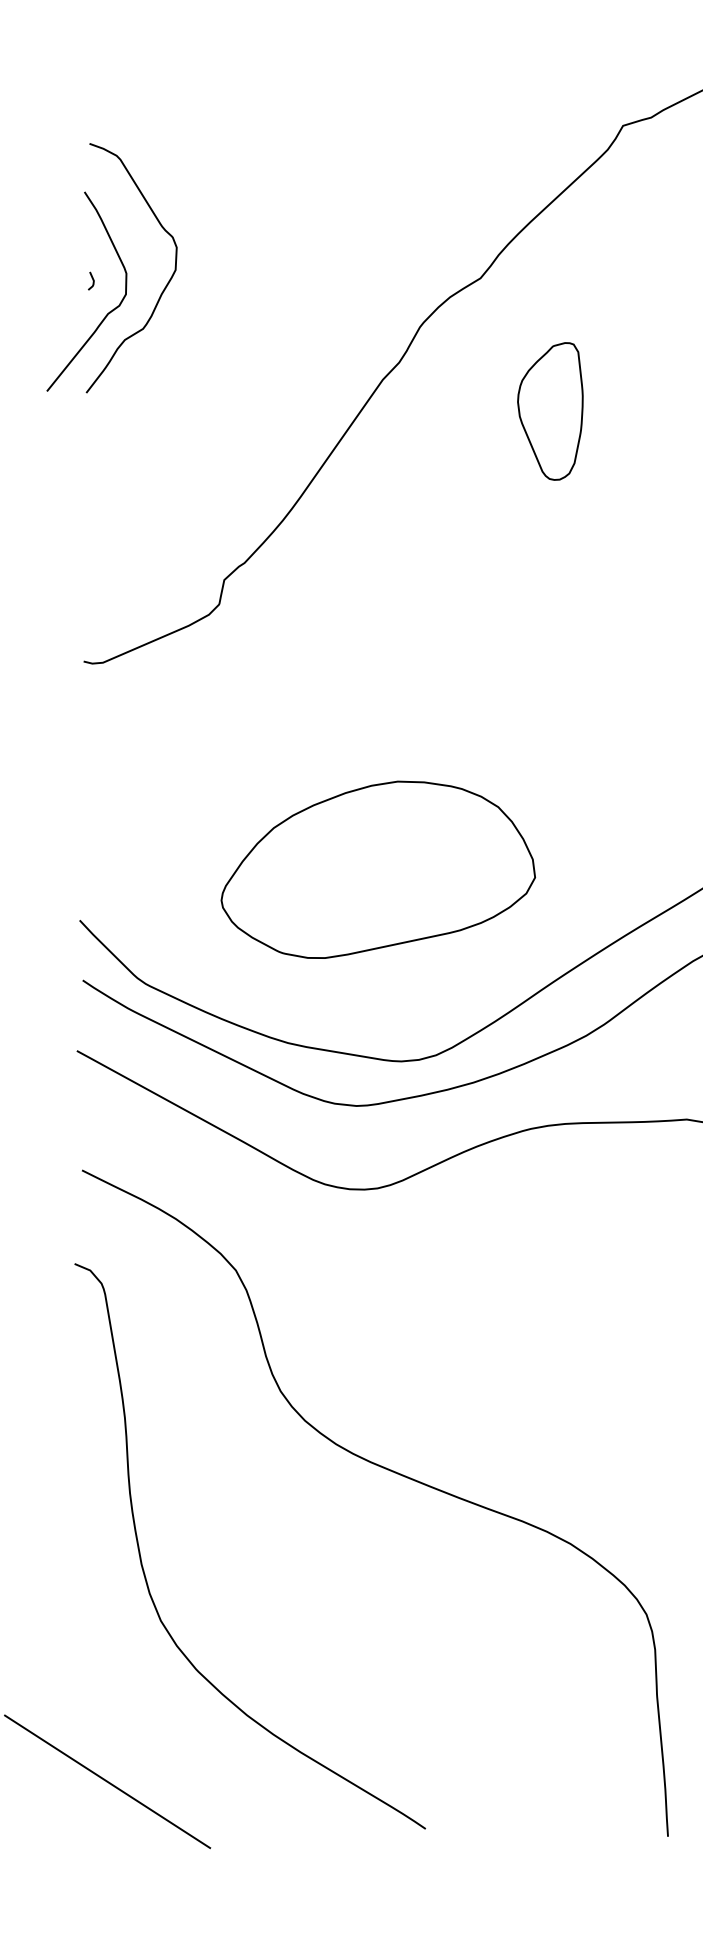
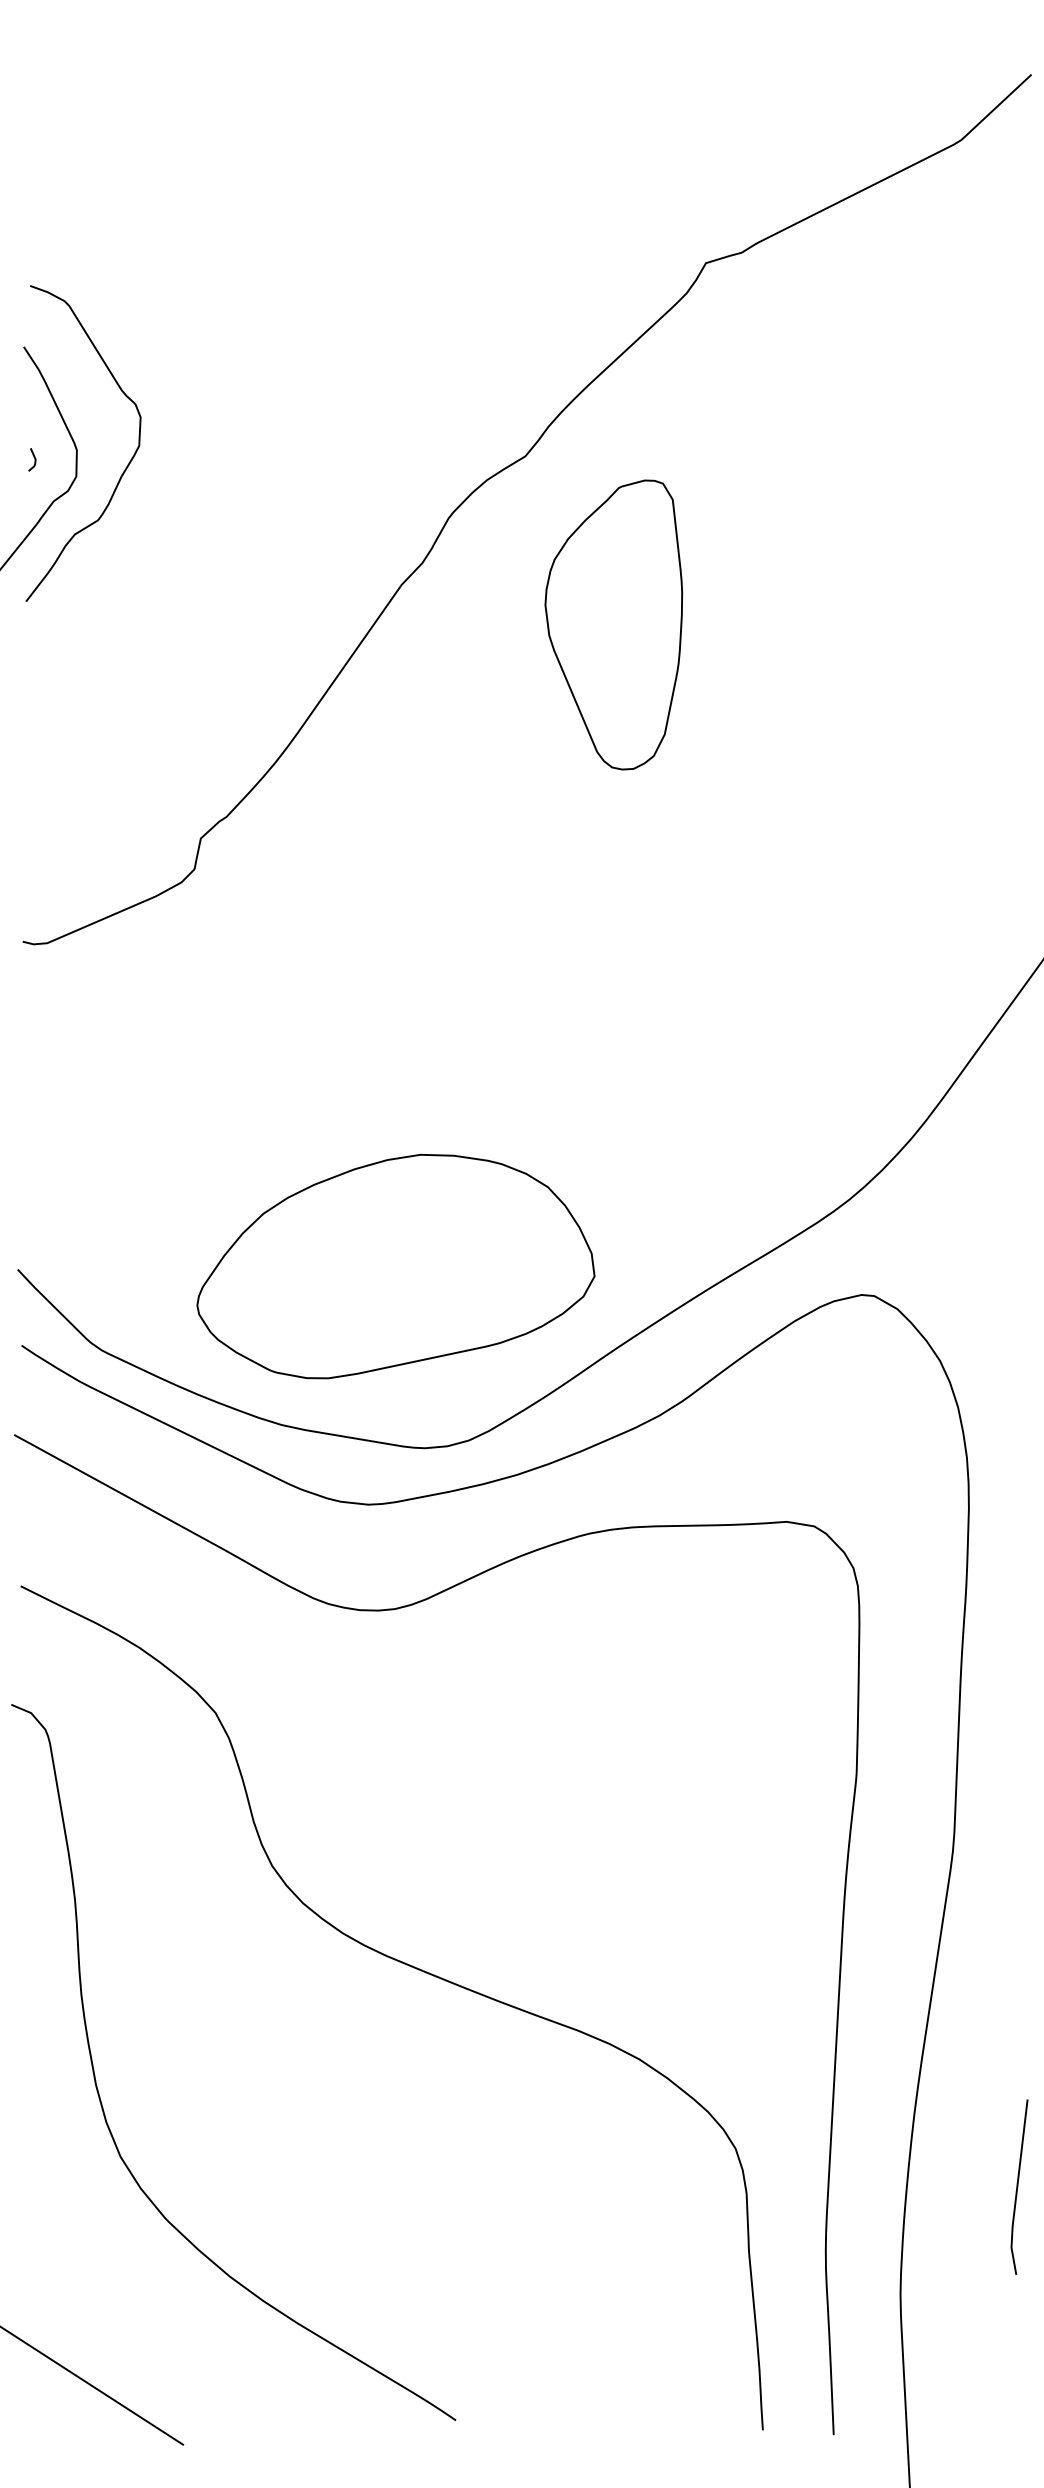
part: (550, 411) -> (613, 624), size x1.67
part: (377, 869) -> (395, 1266), moved

